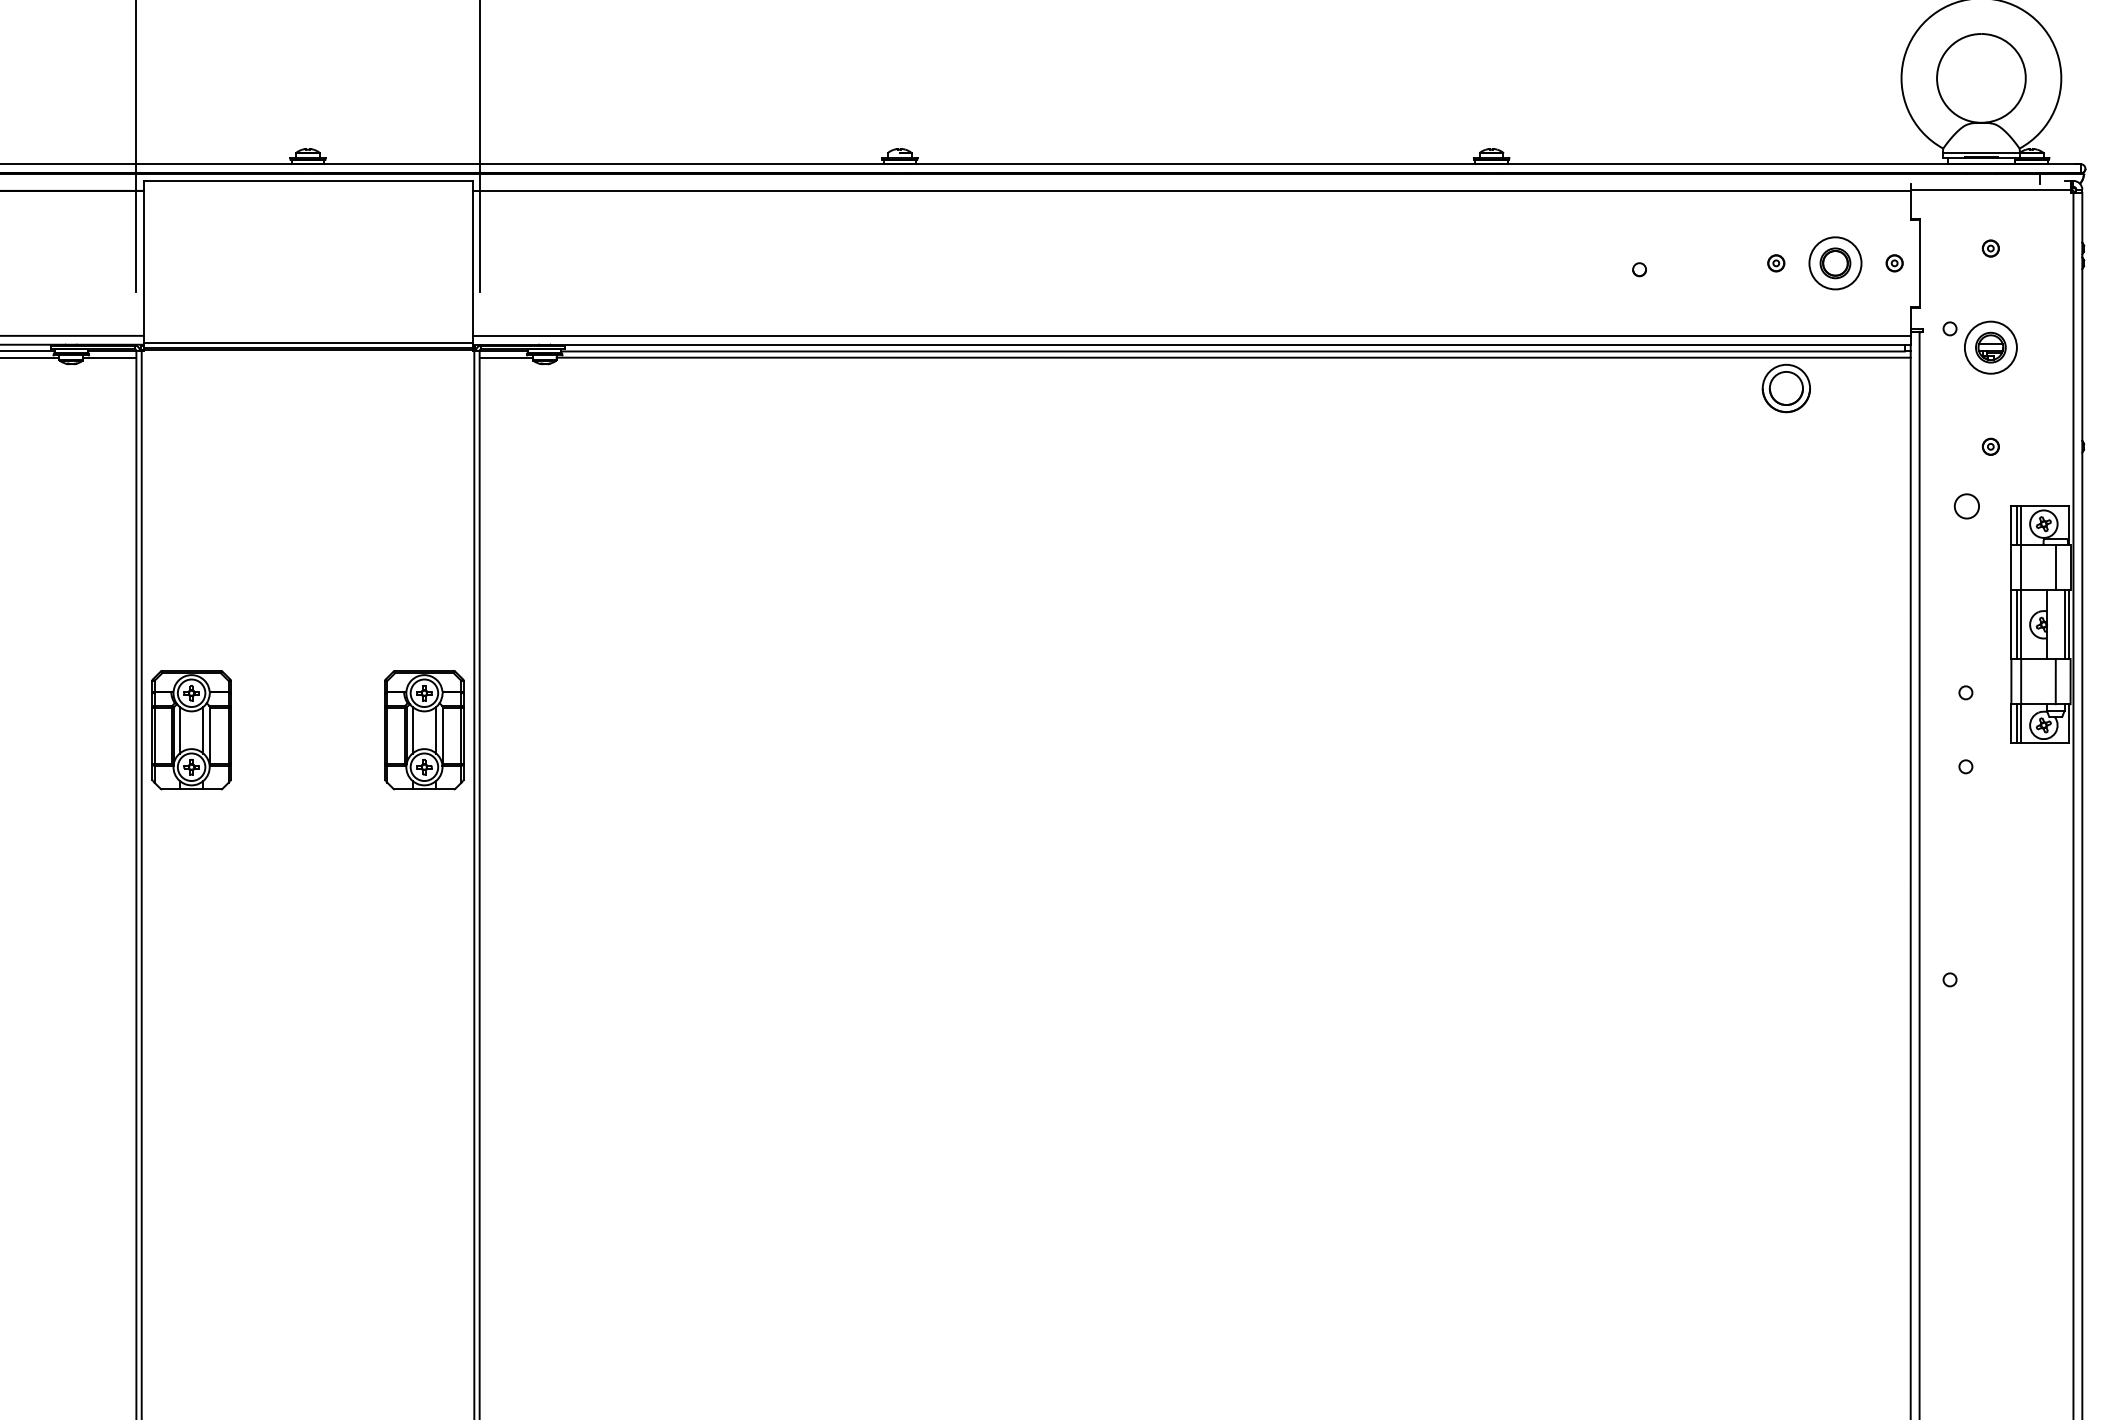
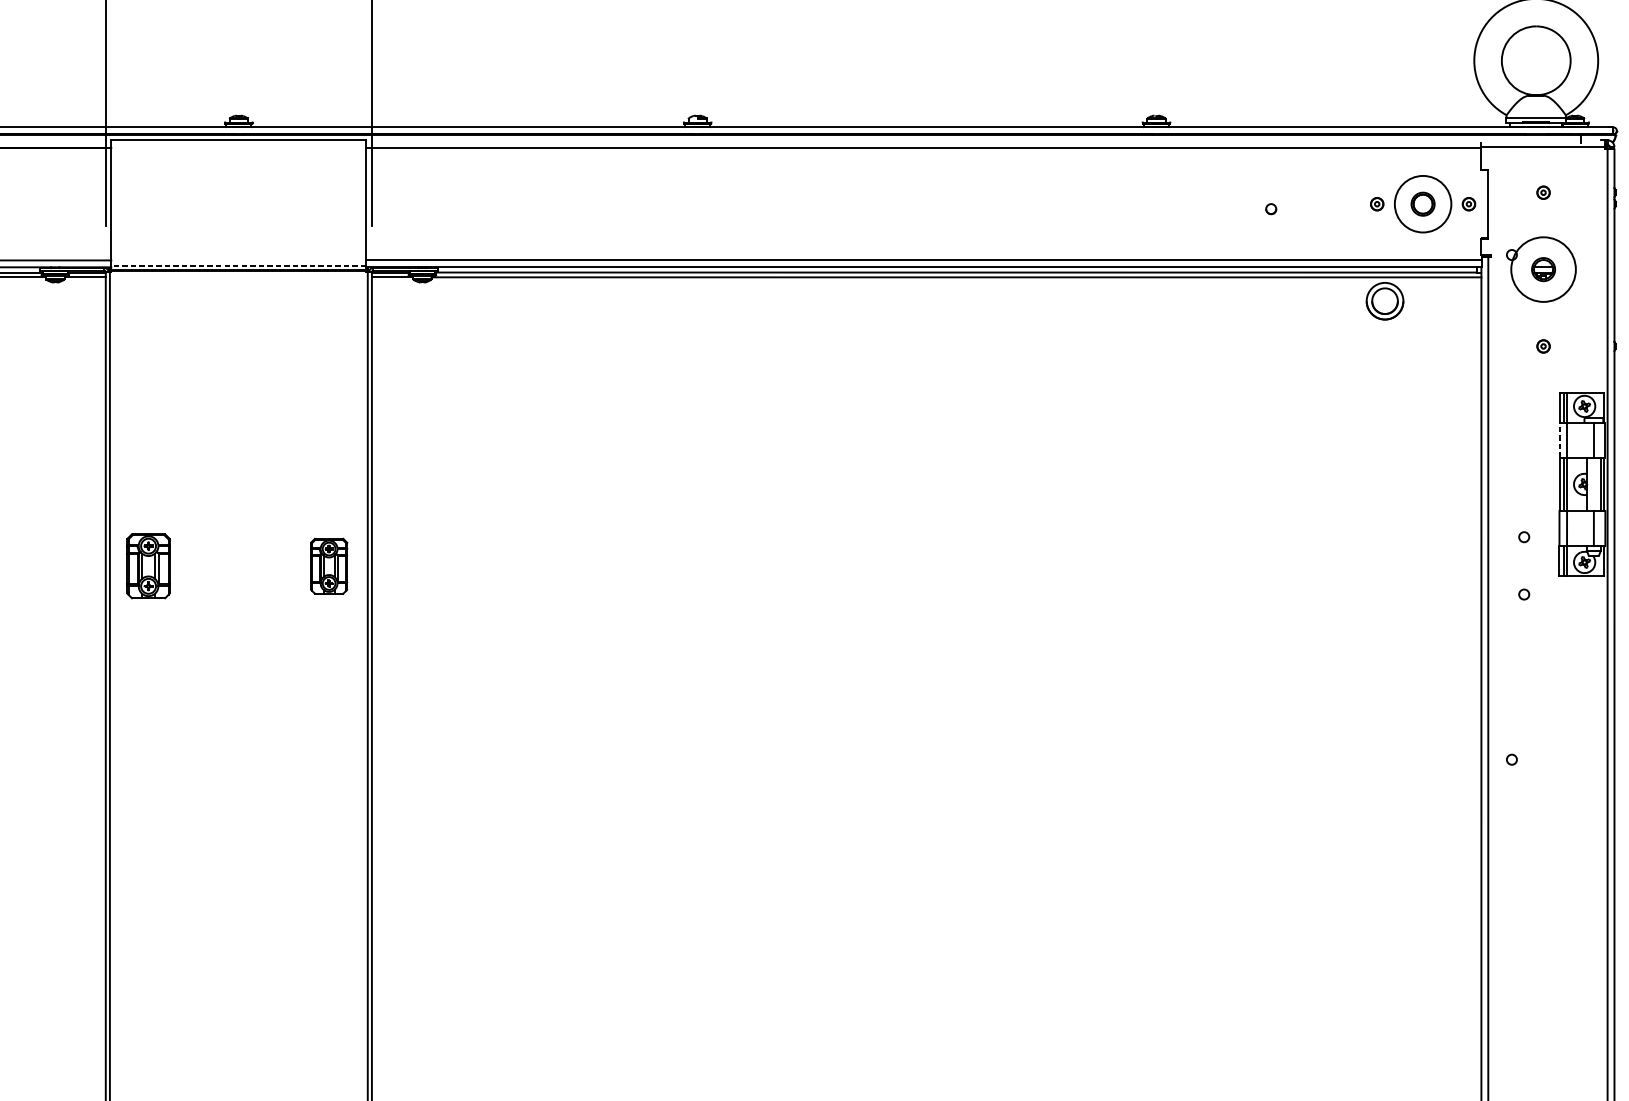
circle: (1835, 263) -> (1423, 204), size x1.4
line: (308, 342) -> (239, 265), solid -> dashed
circle: (1990, 347) -> (1543, 269), size x1.6
circle: (1966, 506) -> (1524, 392), removed
line: (2011, 567) -> (1559, 440), solid -> dashed
part: (191, 730) -> (148, 566), size x0.7
part: (424, 730) -> (329, 566), size x0.6

